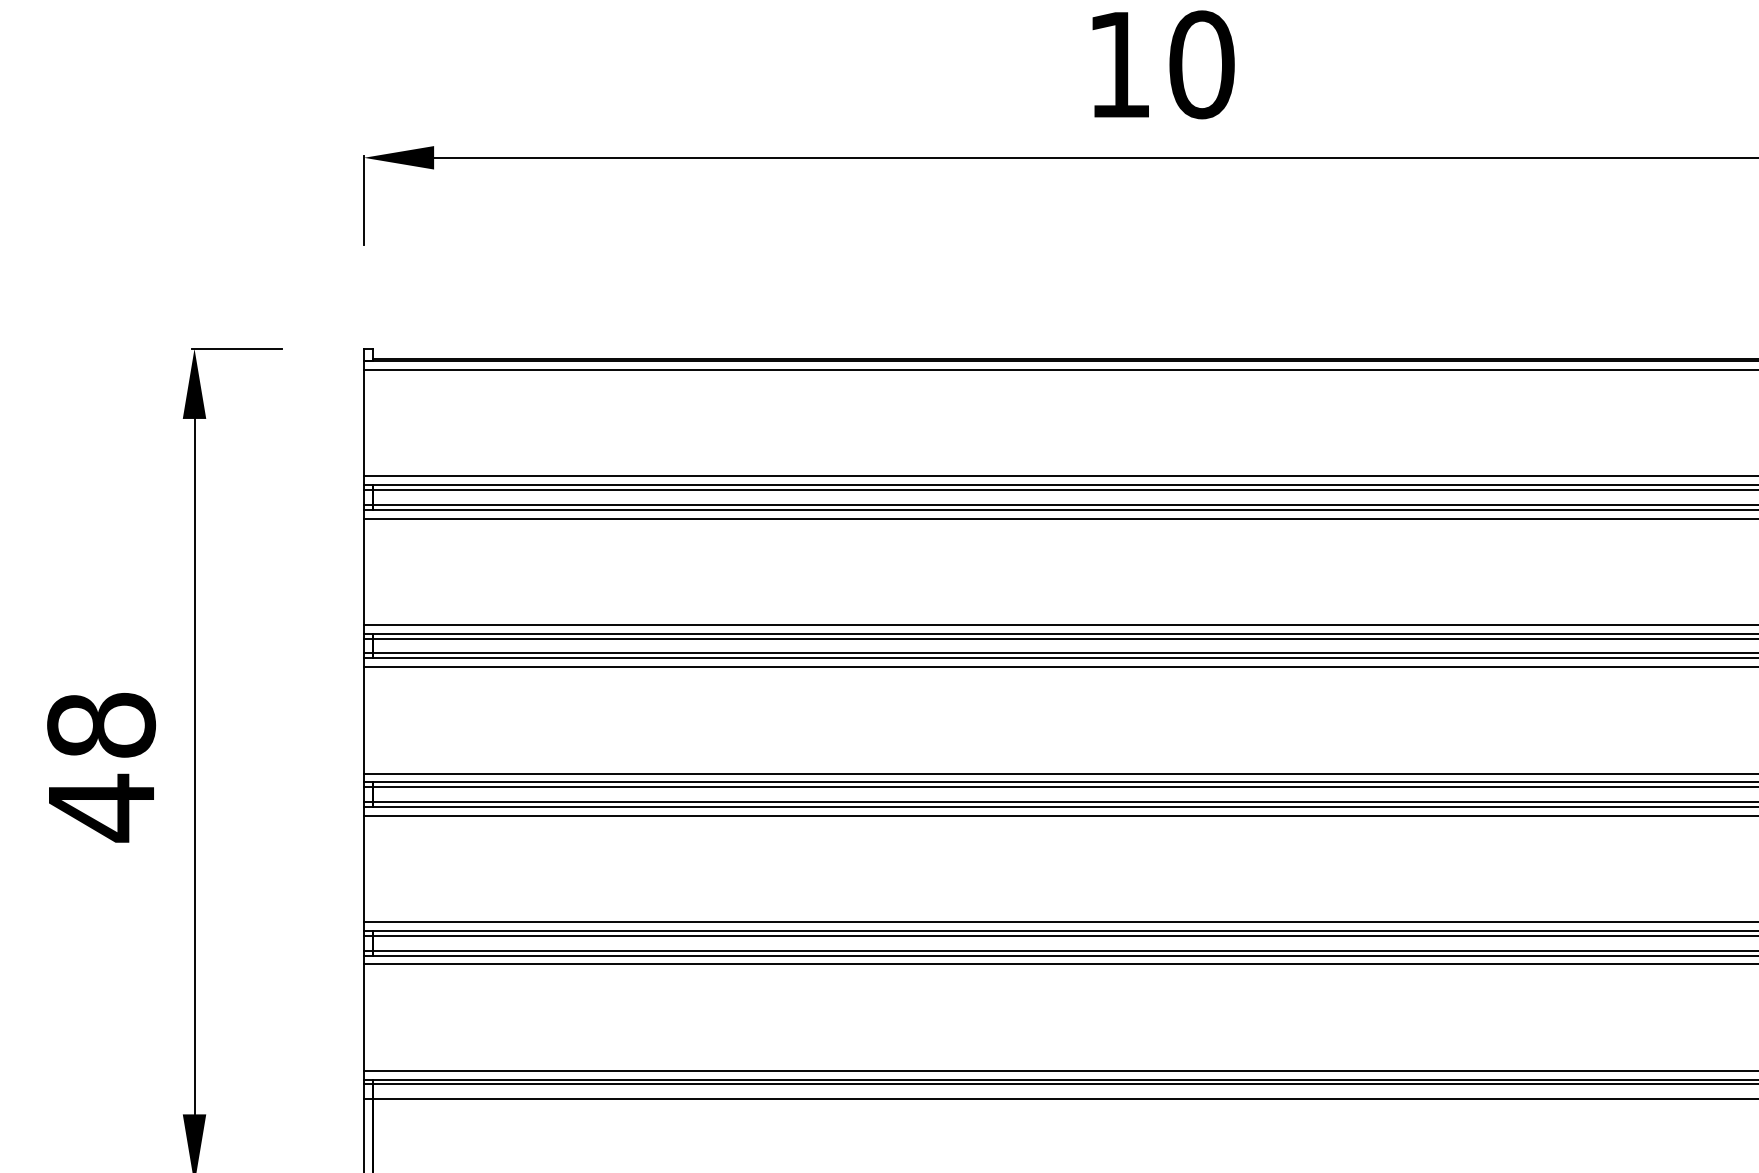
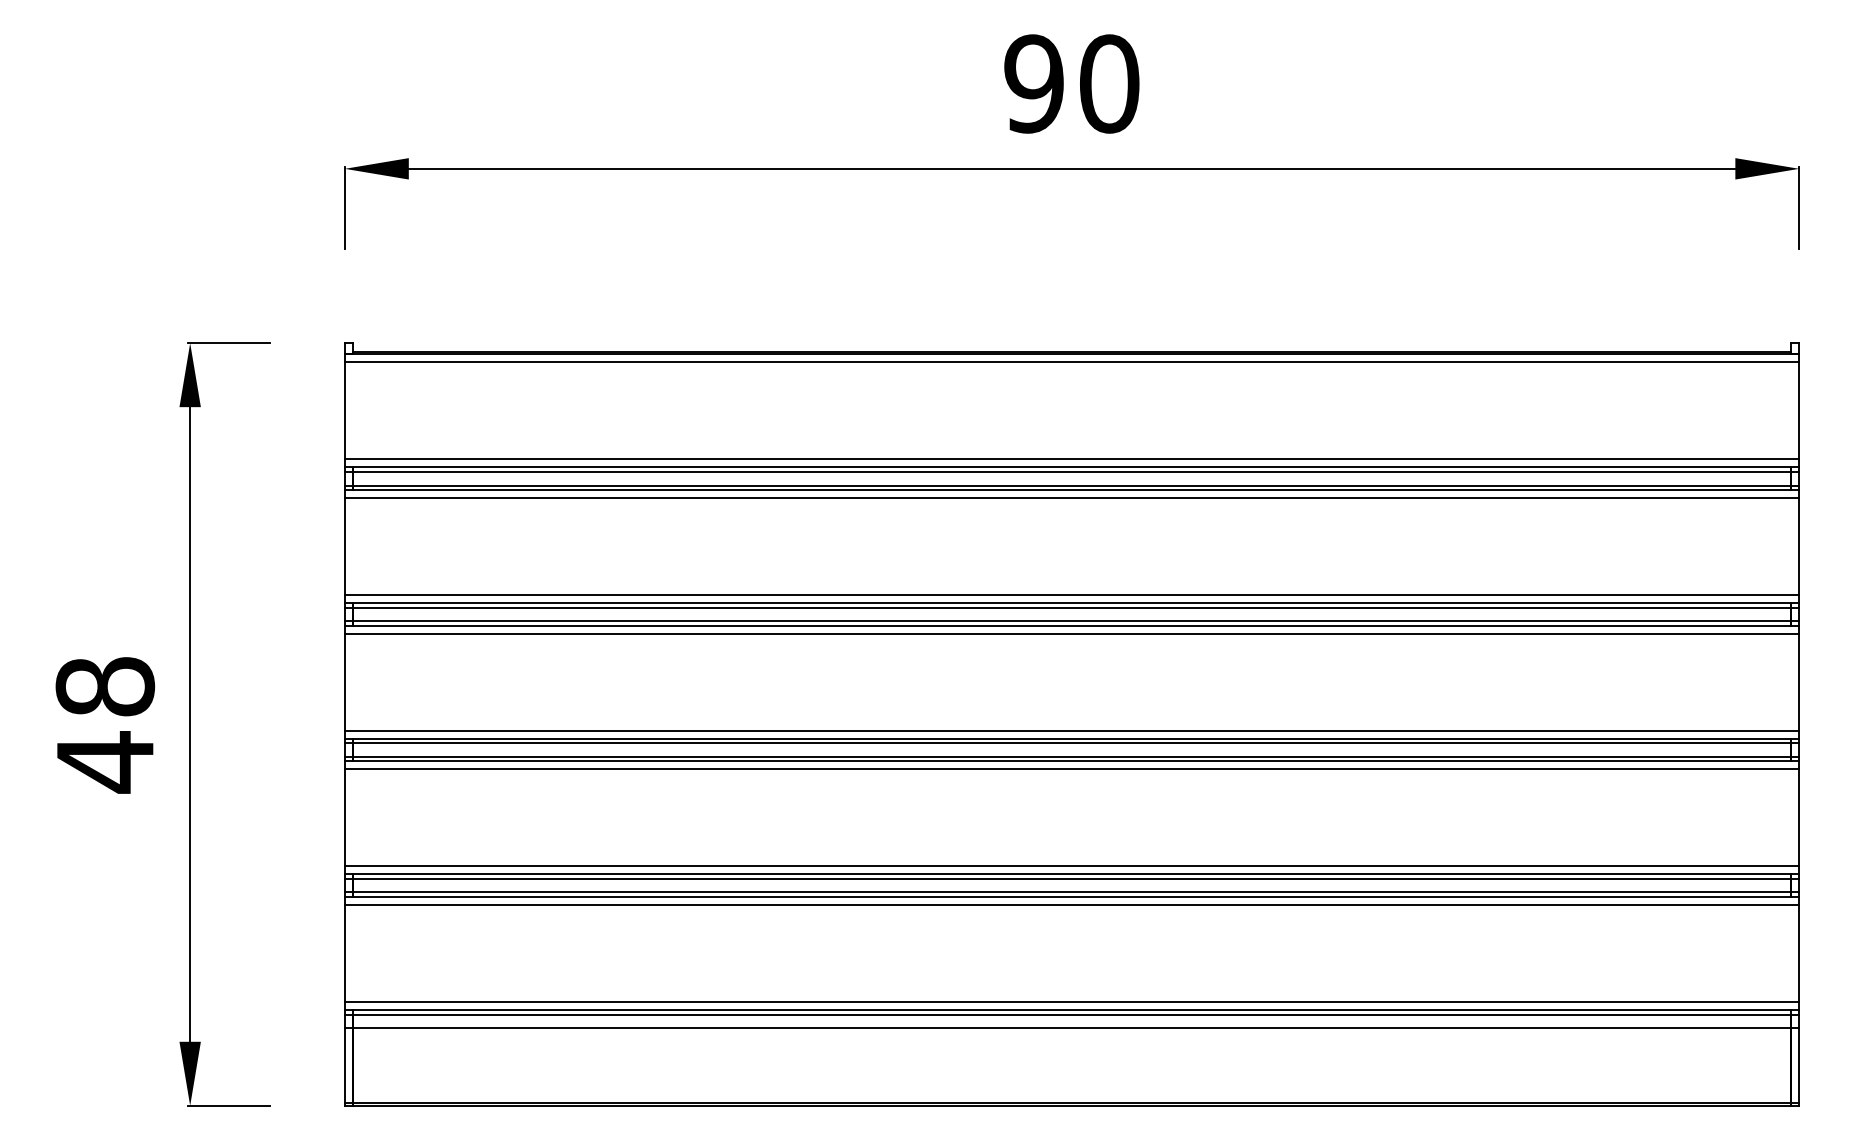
text: (1118, 64) -> (1033, 83), 10 -> 90

